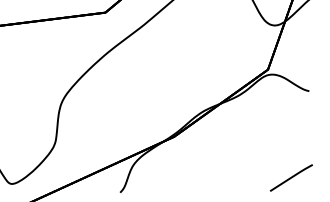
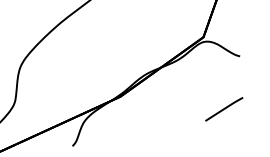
line: (290, 177) -> (223, 108), moved

